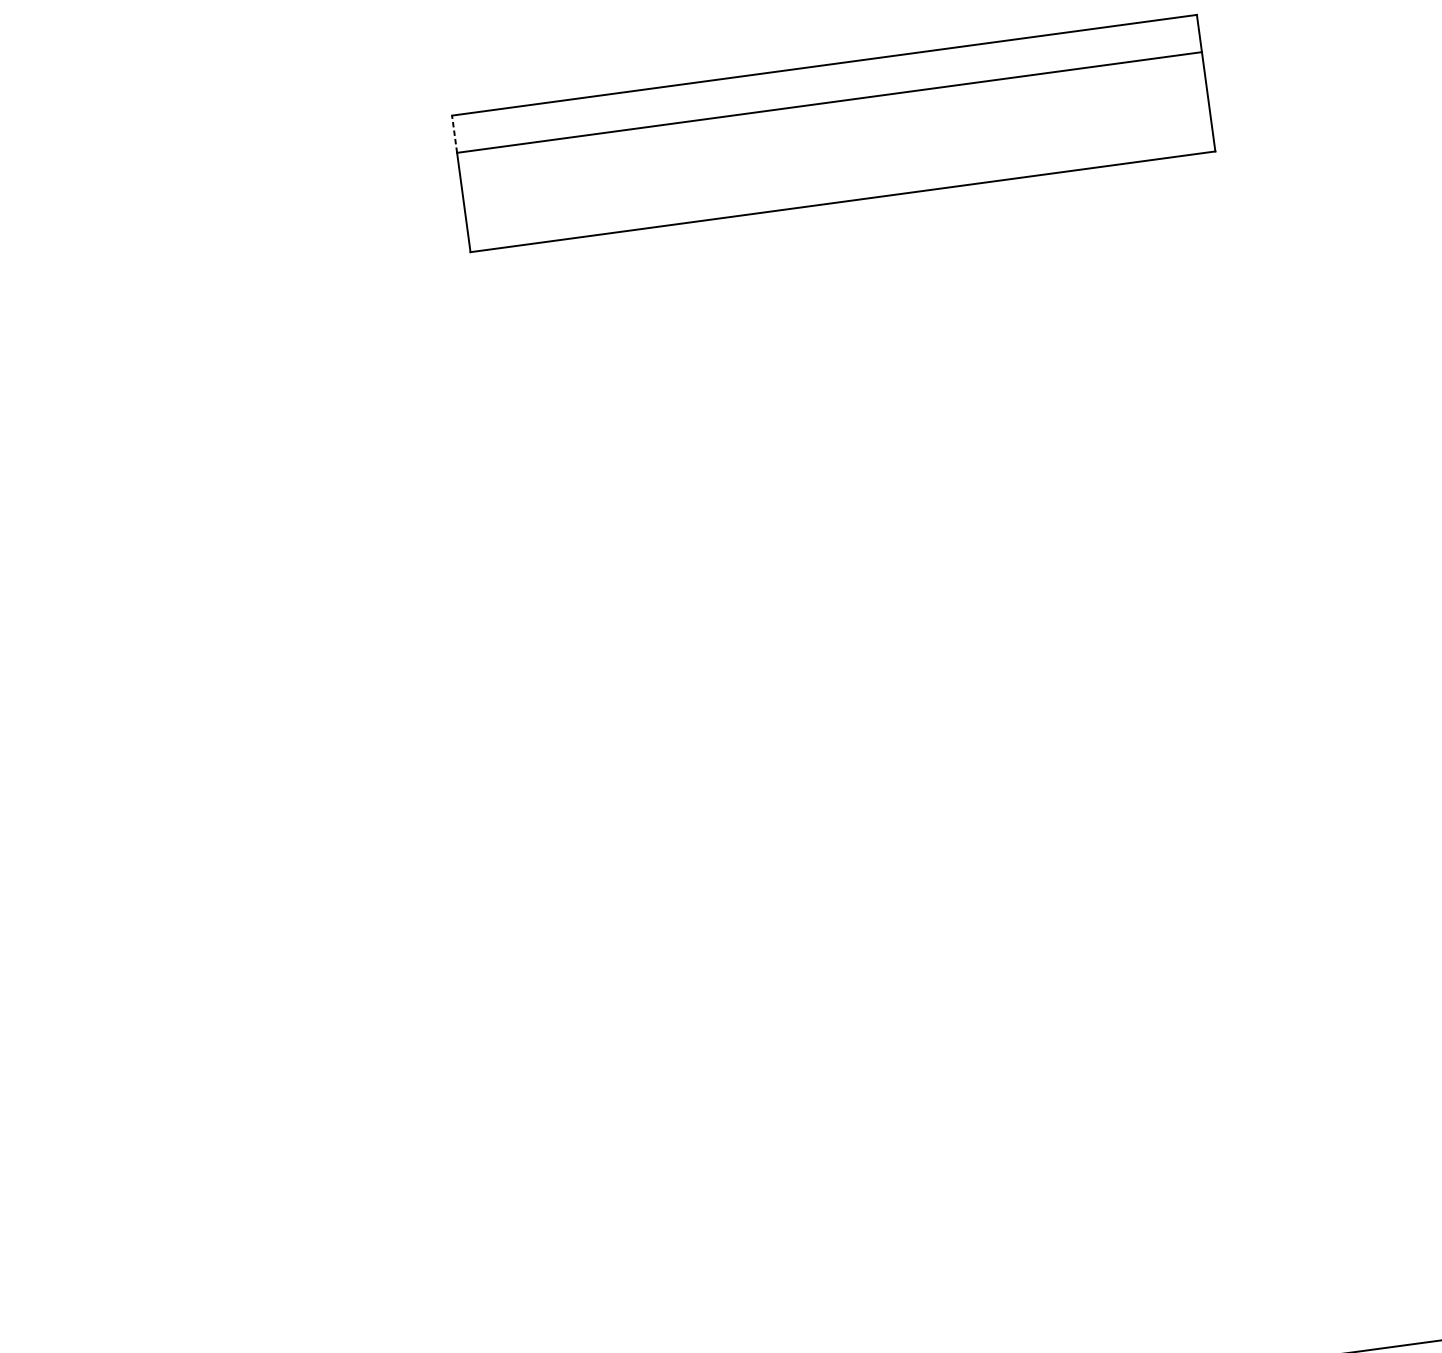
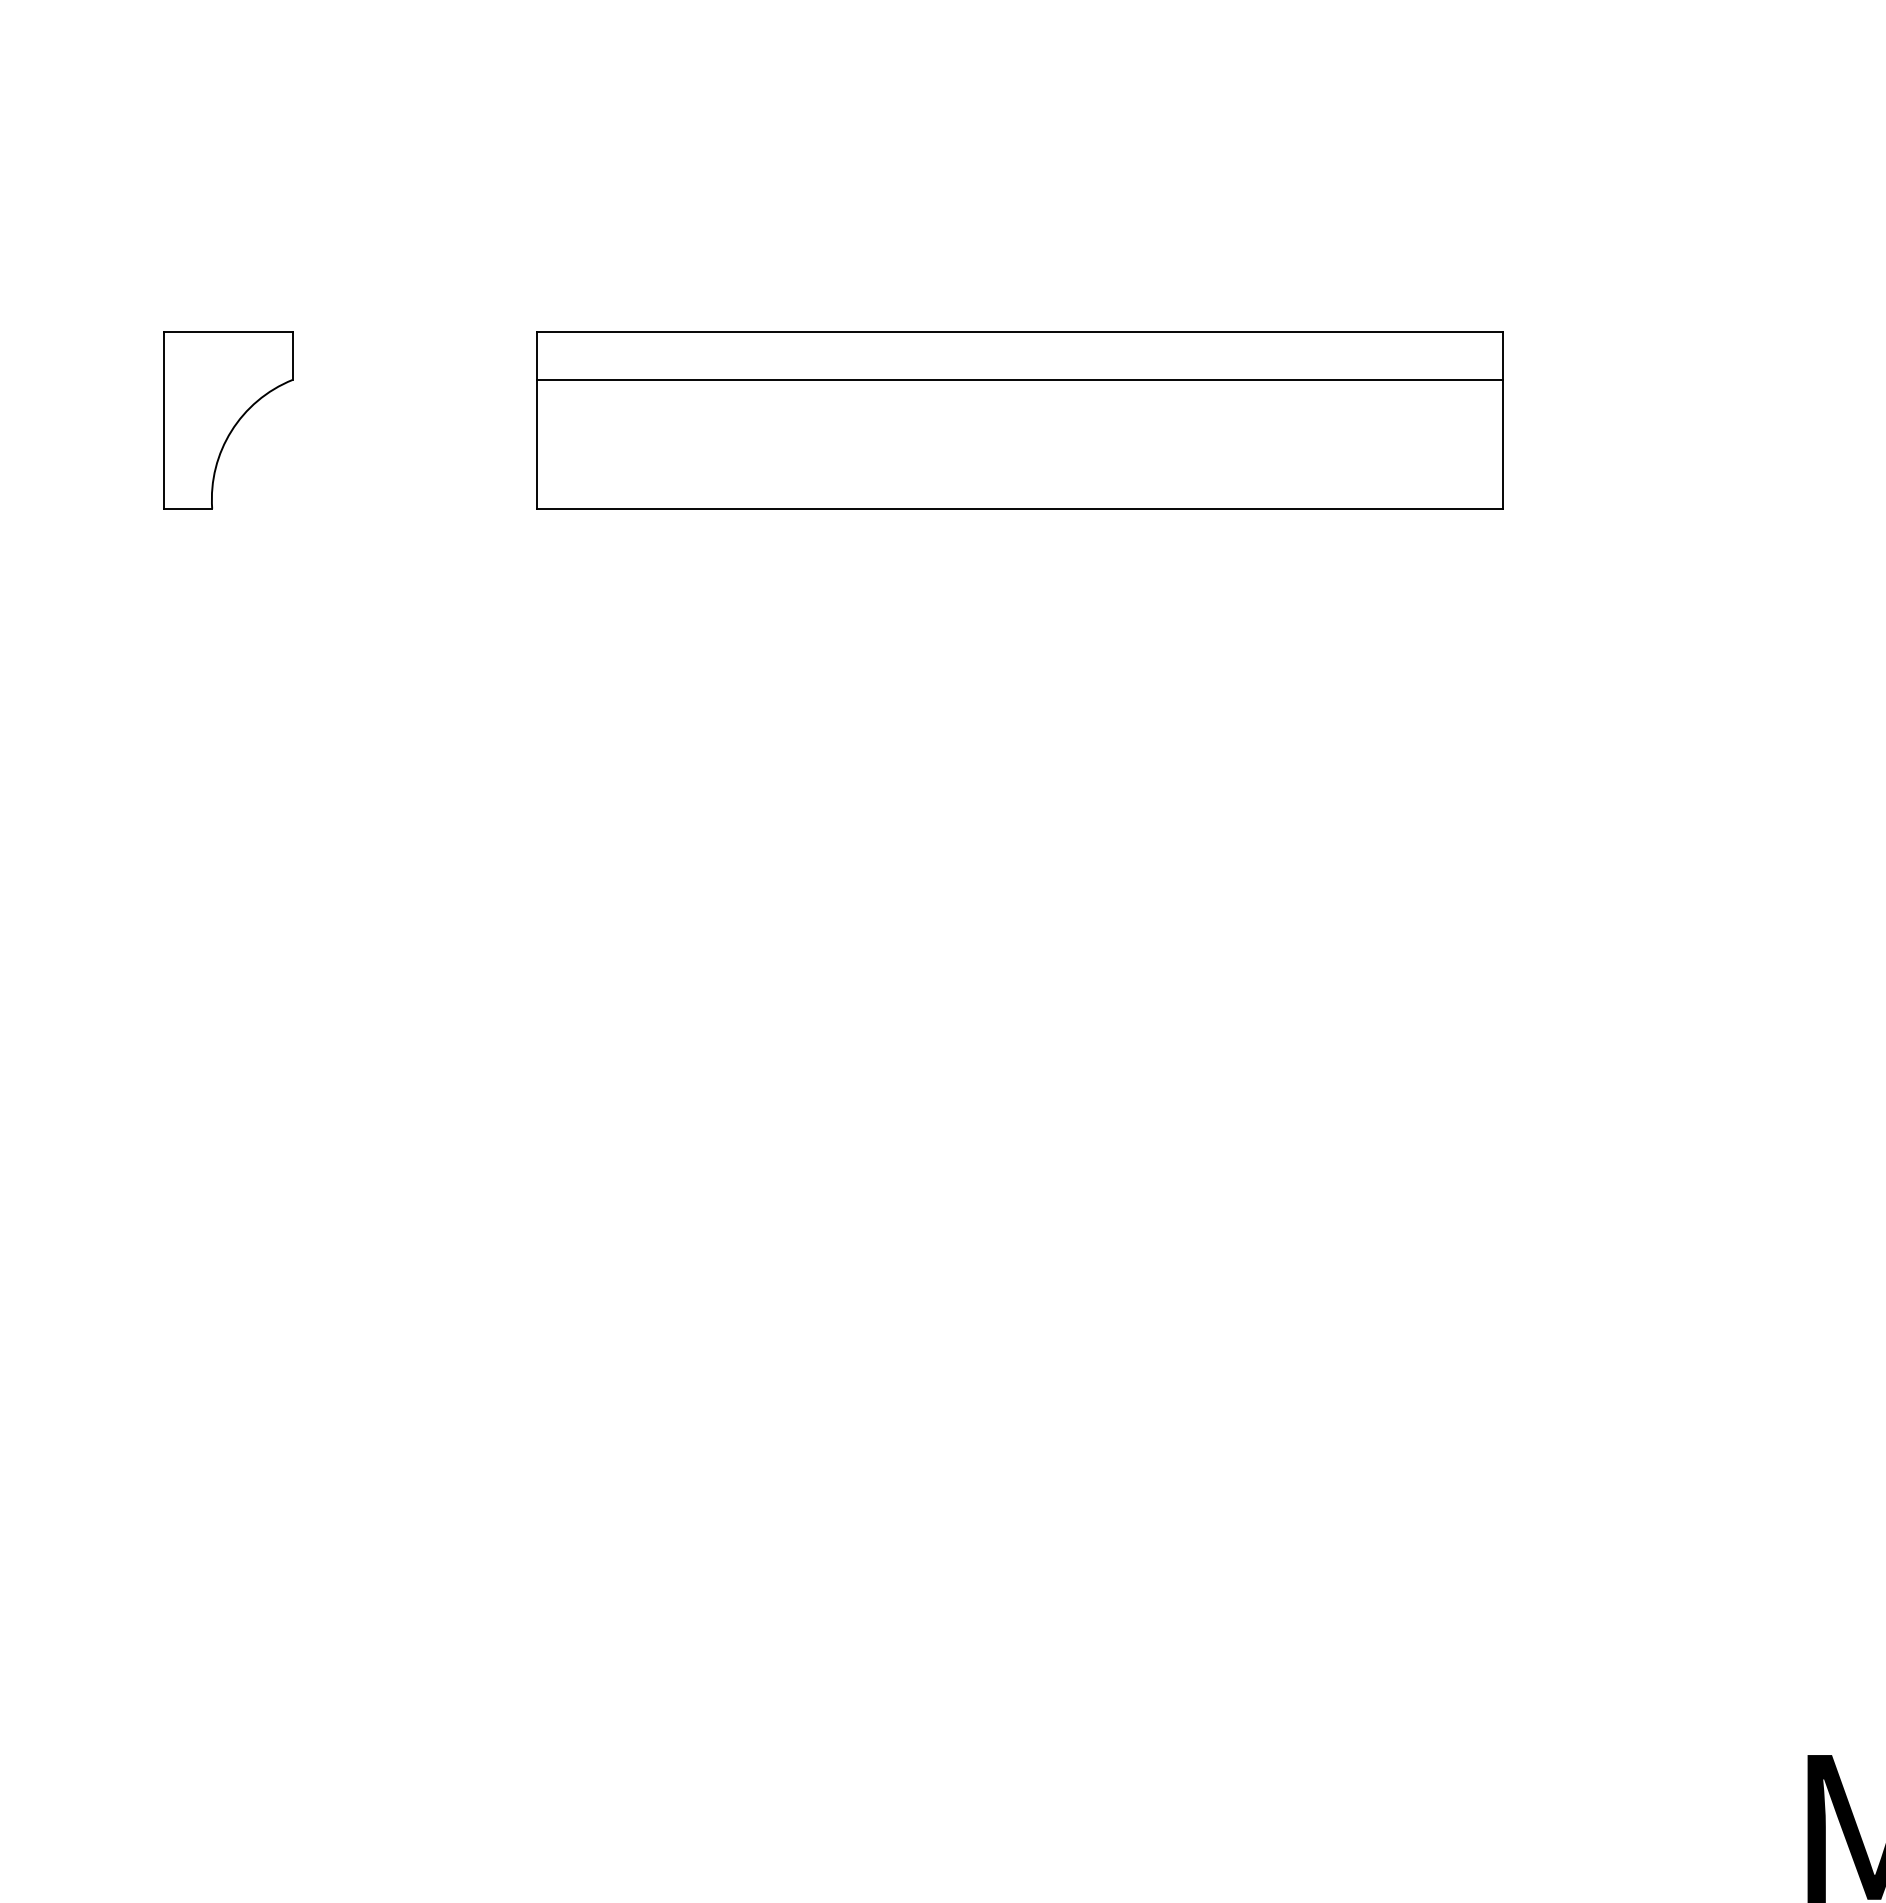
line: (454, 134) -> (536, 355), dashed -> solid
part: (223, 216) -> (228, 420), added

